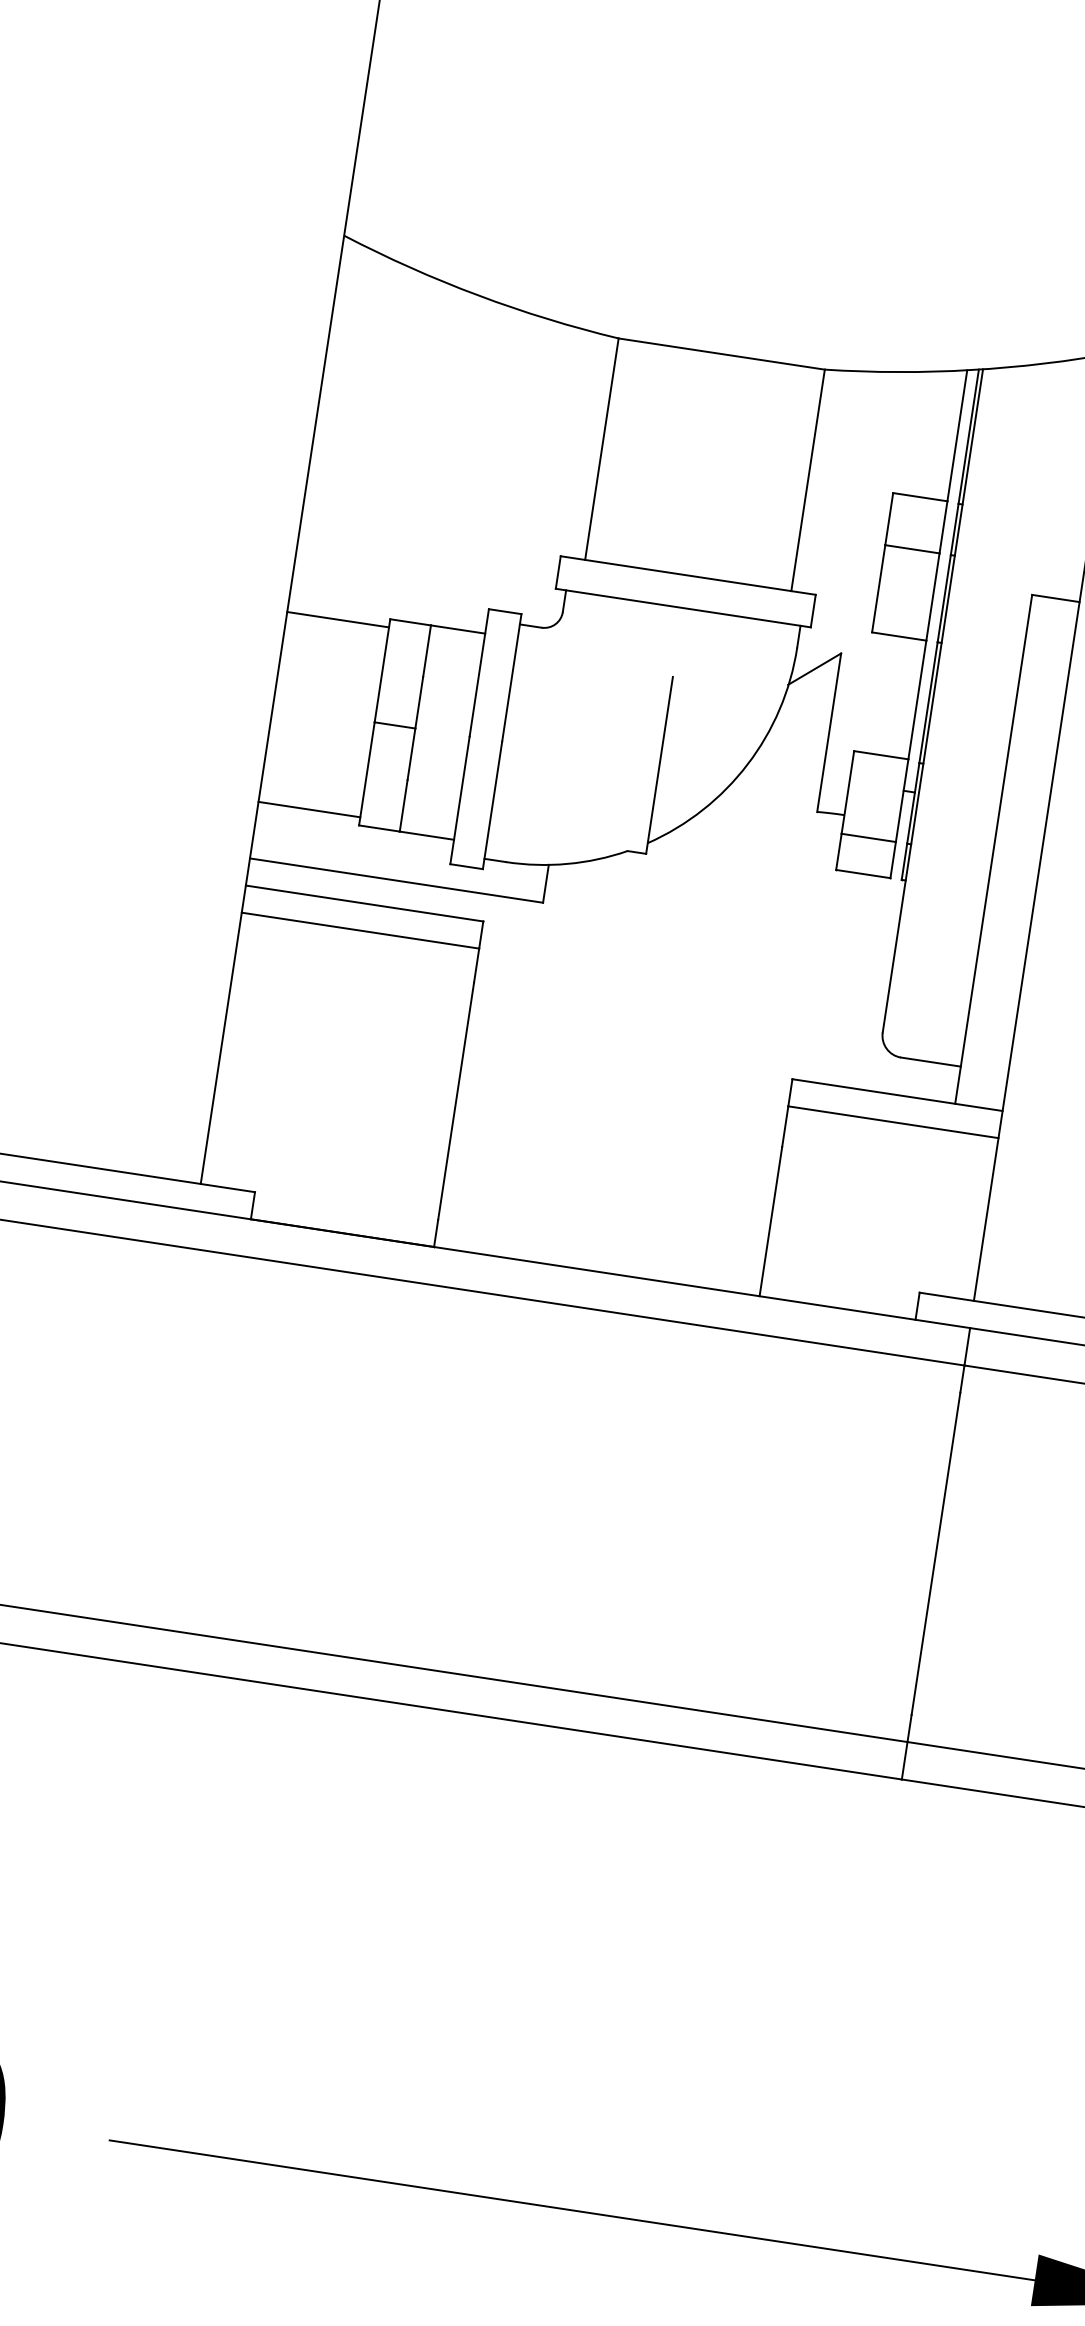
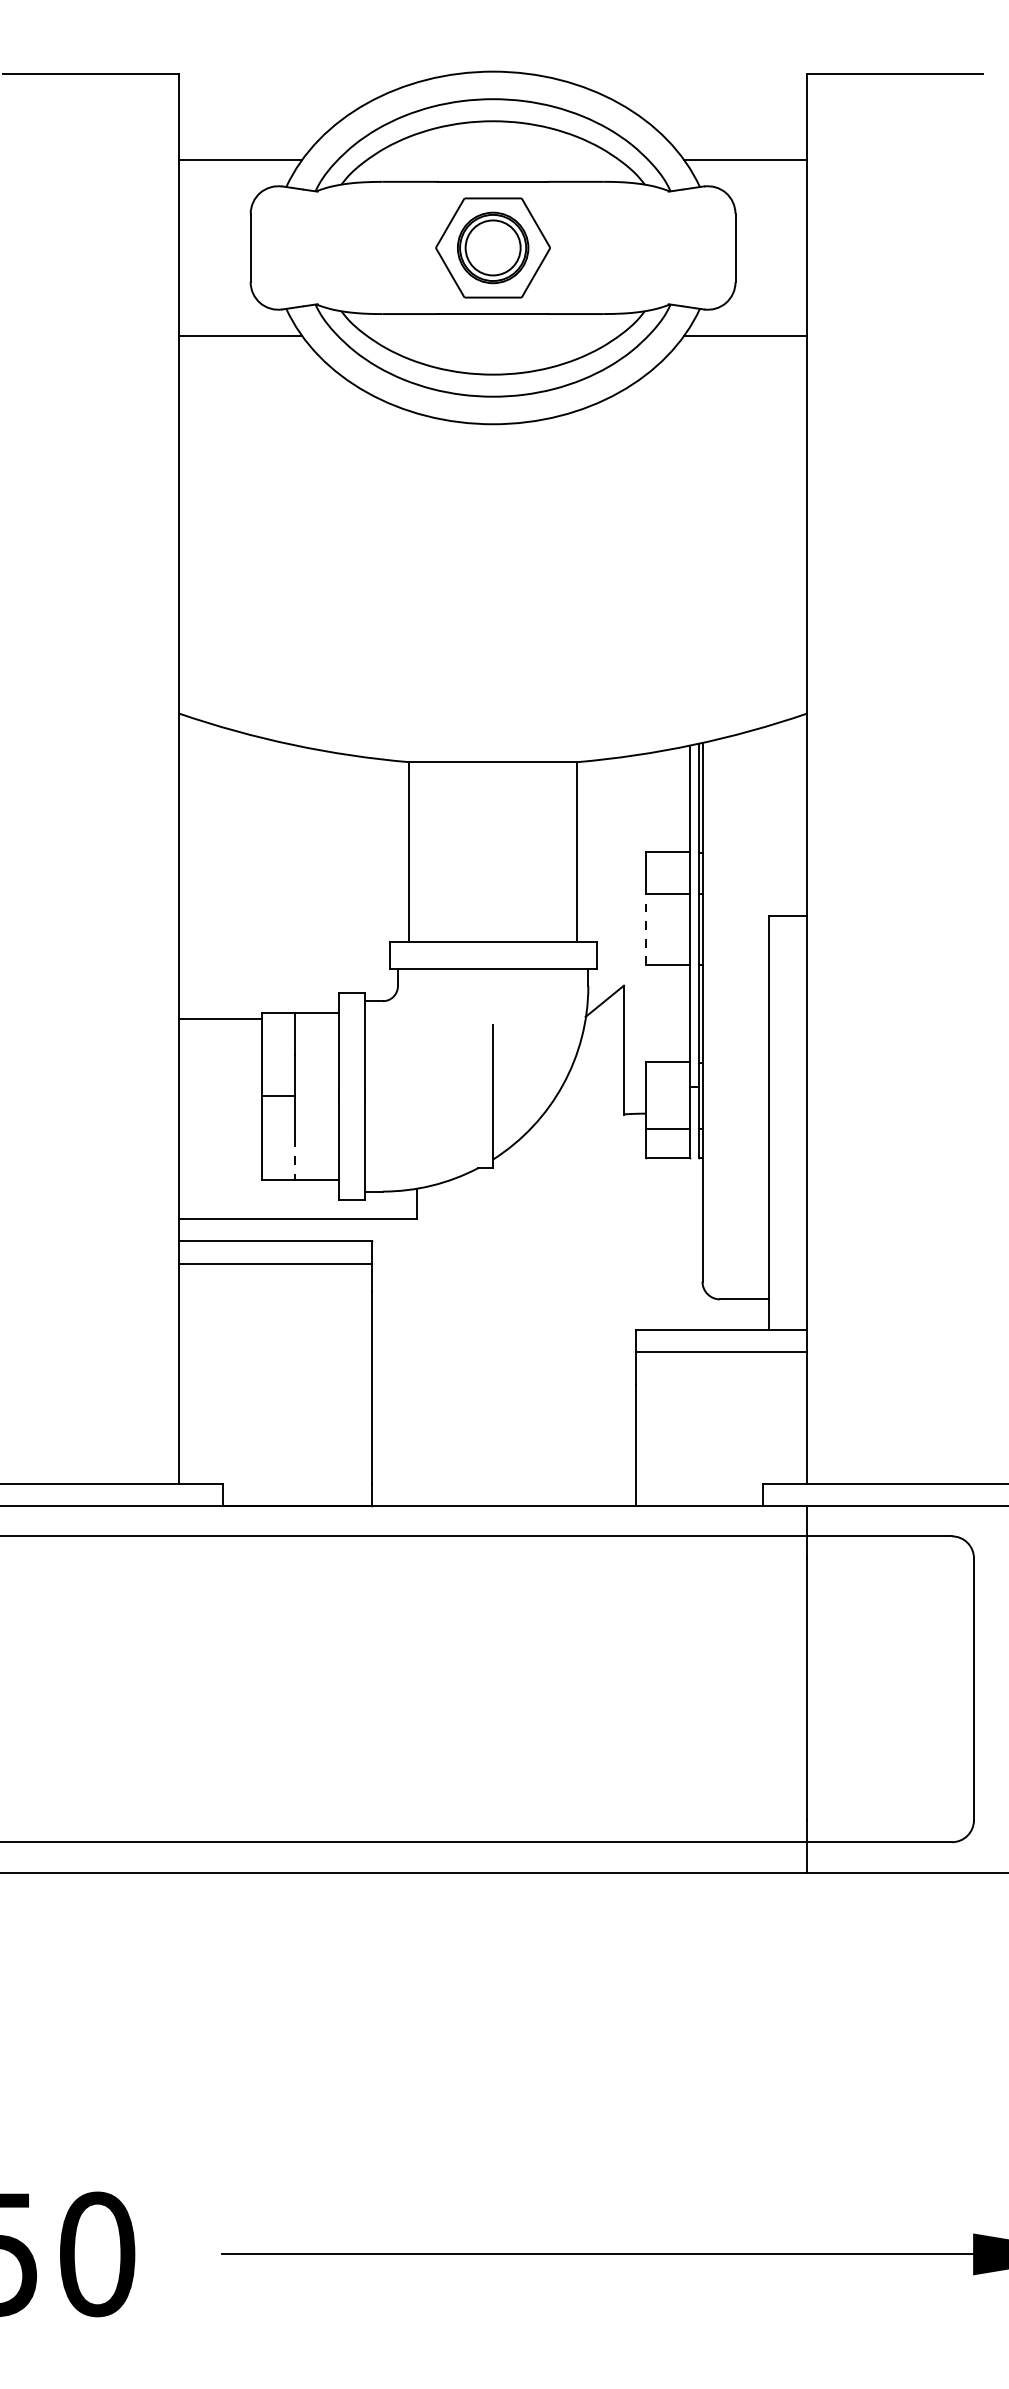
line: (878, 588) -> (645, 929), solid -> dashed
line: (403, 806) -> (294, 1159), solid -> dashed
line: (309, 809) -> (220, 1173), removed

